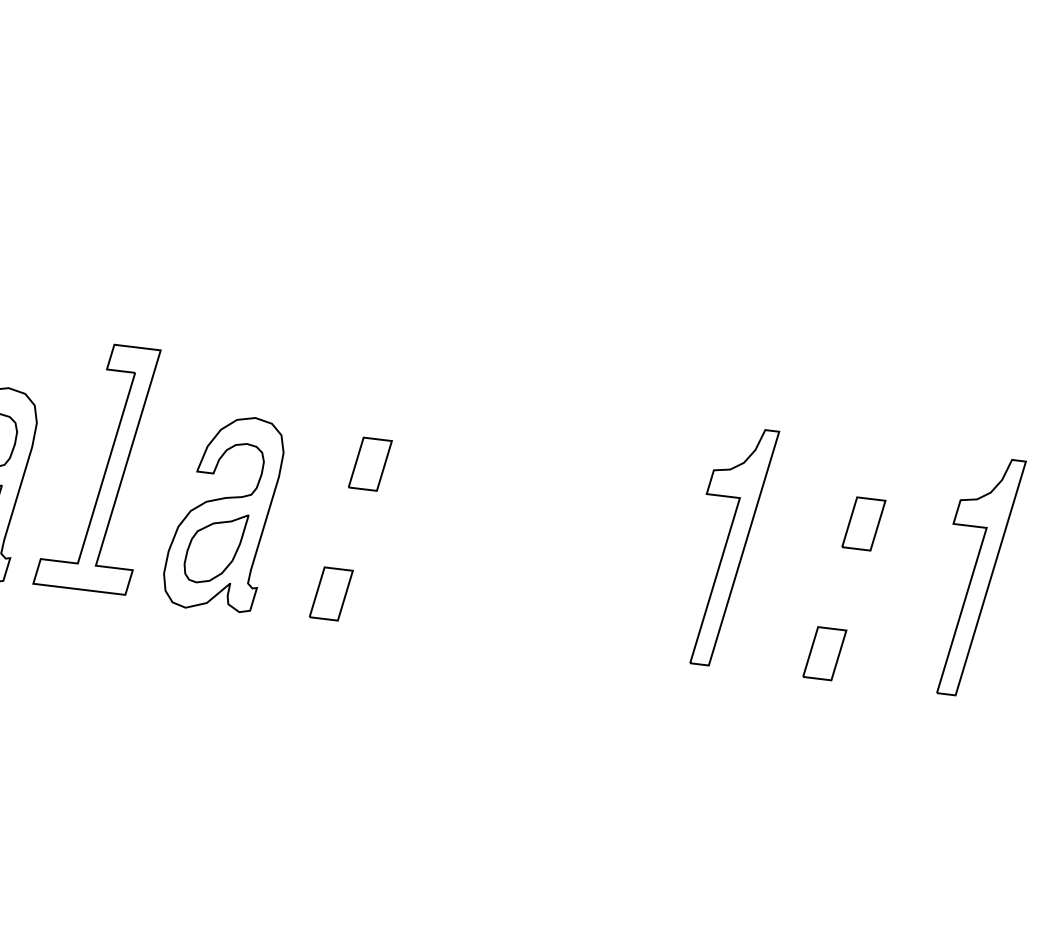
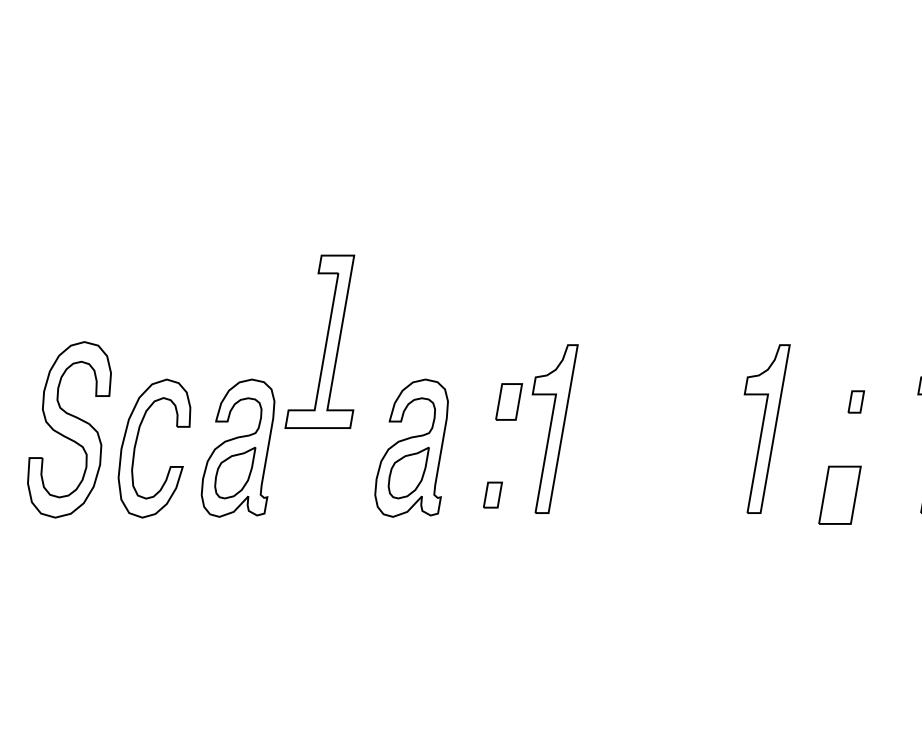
part: (96, 466) -> (319, 341), moved
part: (430, 509) -> (554, 428), added
part: (864, 523) -> (856, 401), size x0.6
part: (330, 592) -> (492, 494), size x0.7
part: (824, 652) -> (839, 494), size x1.6

